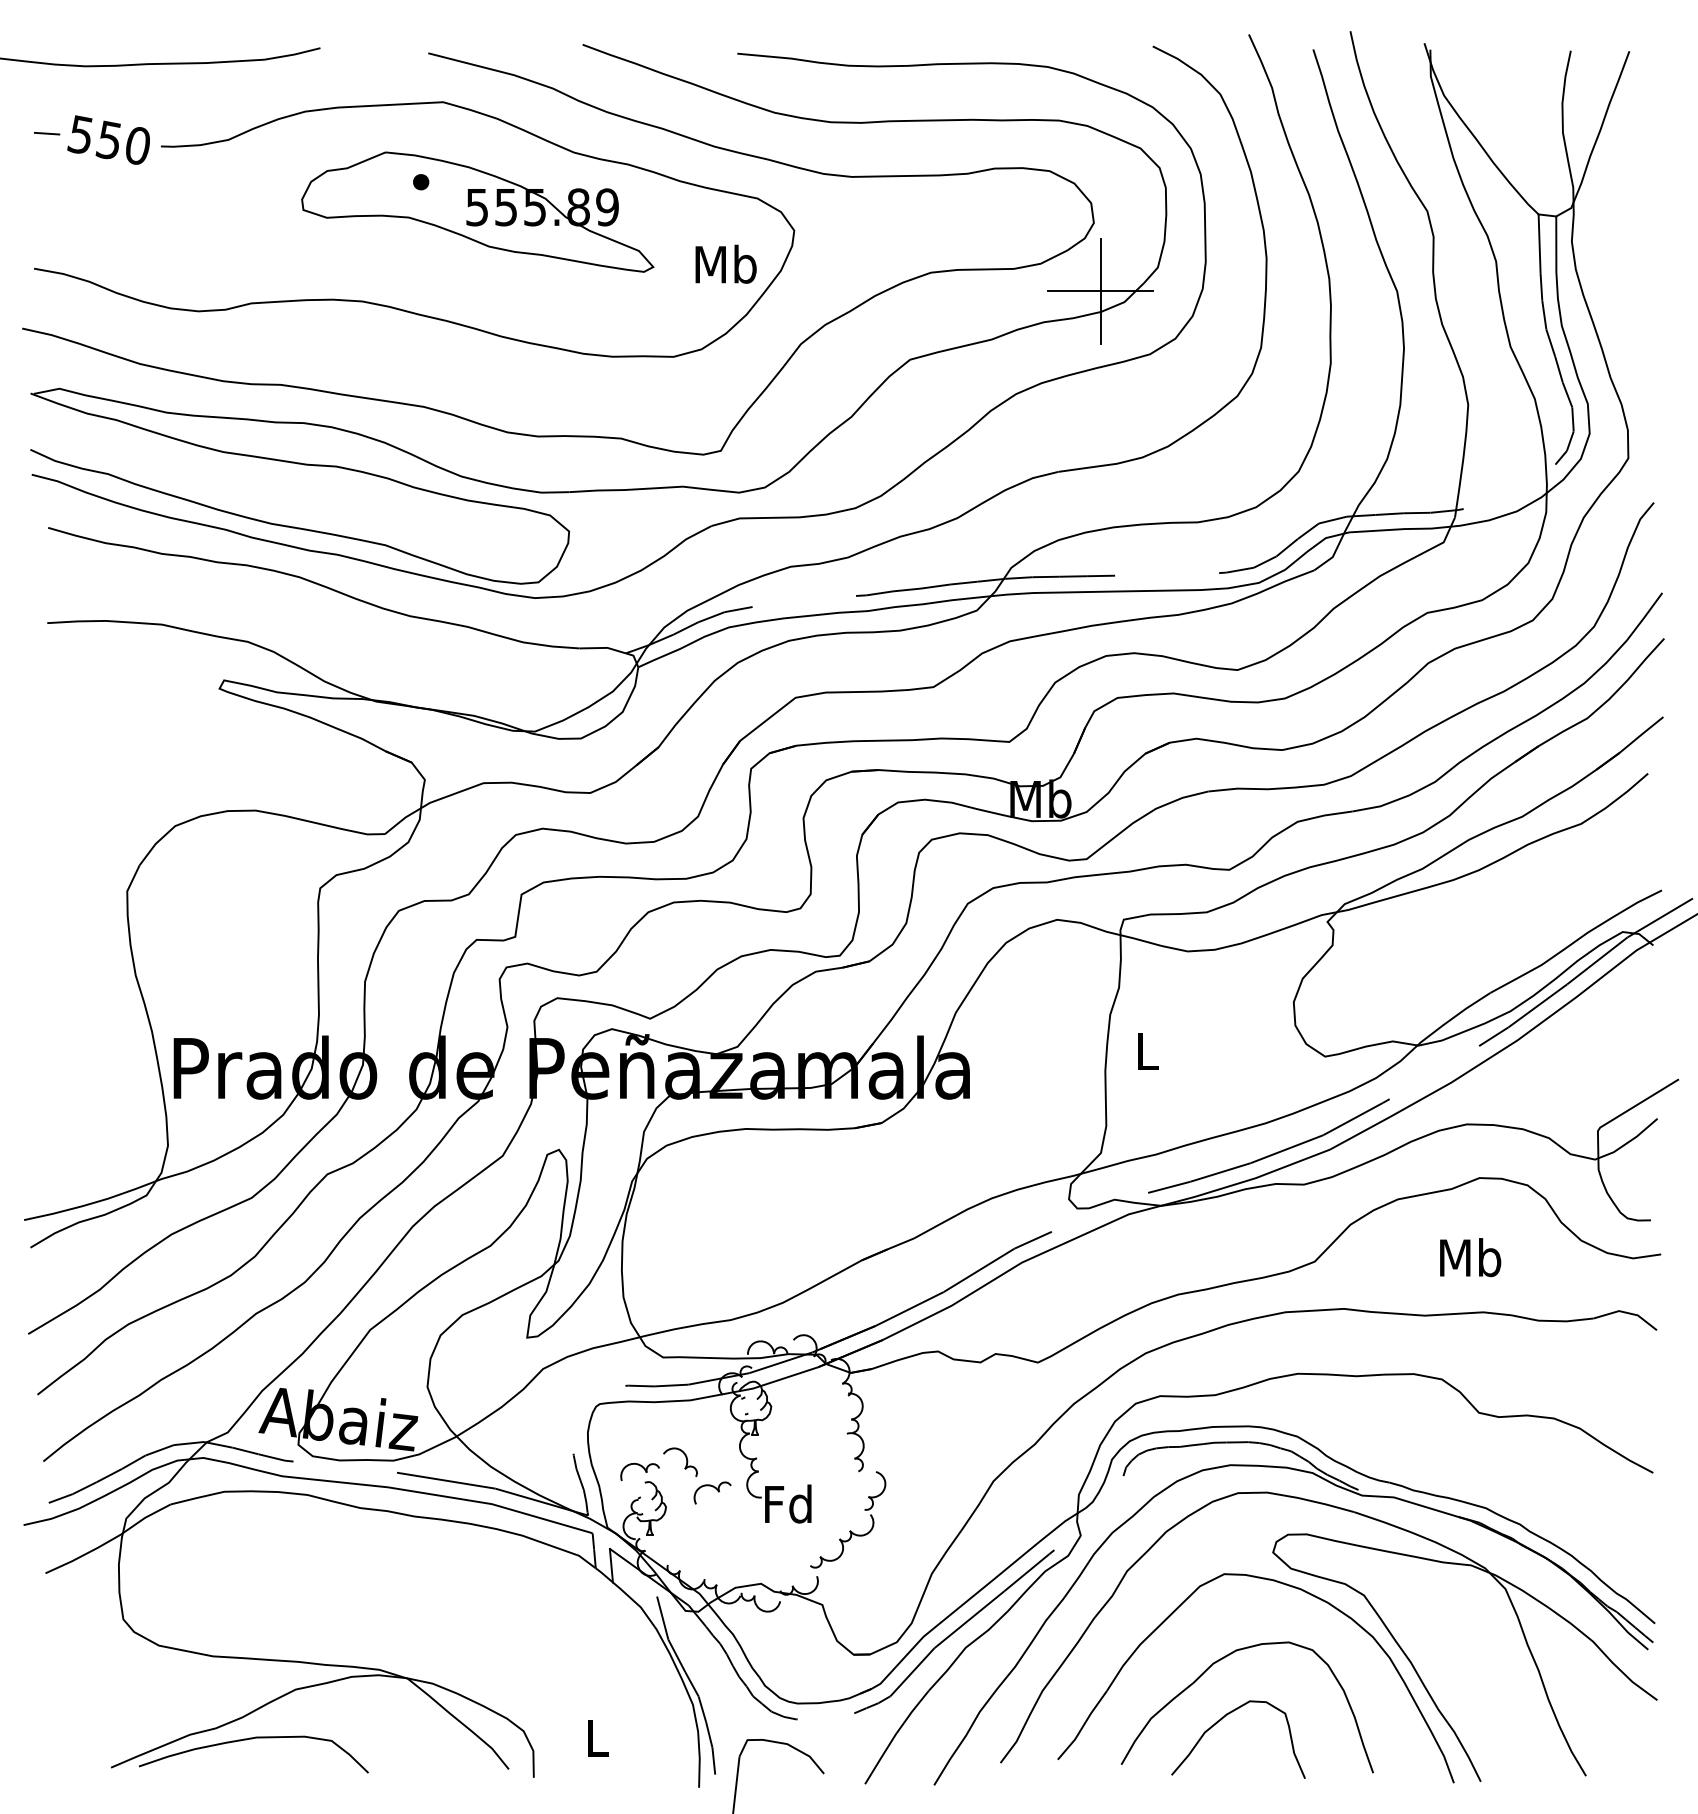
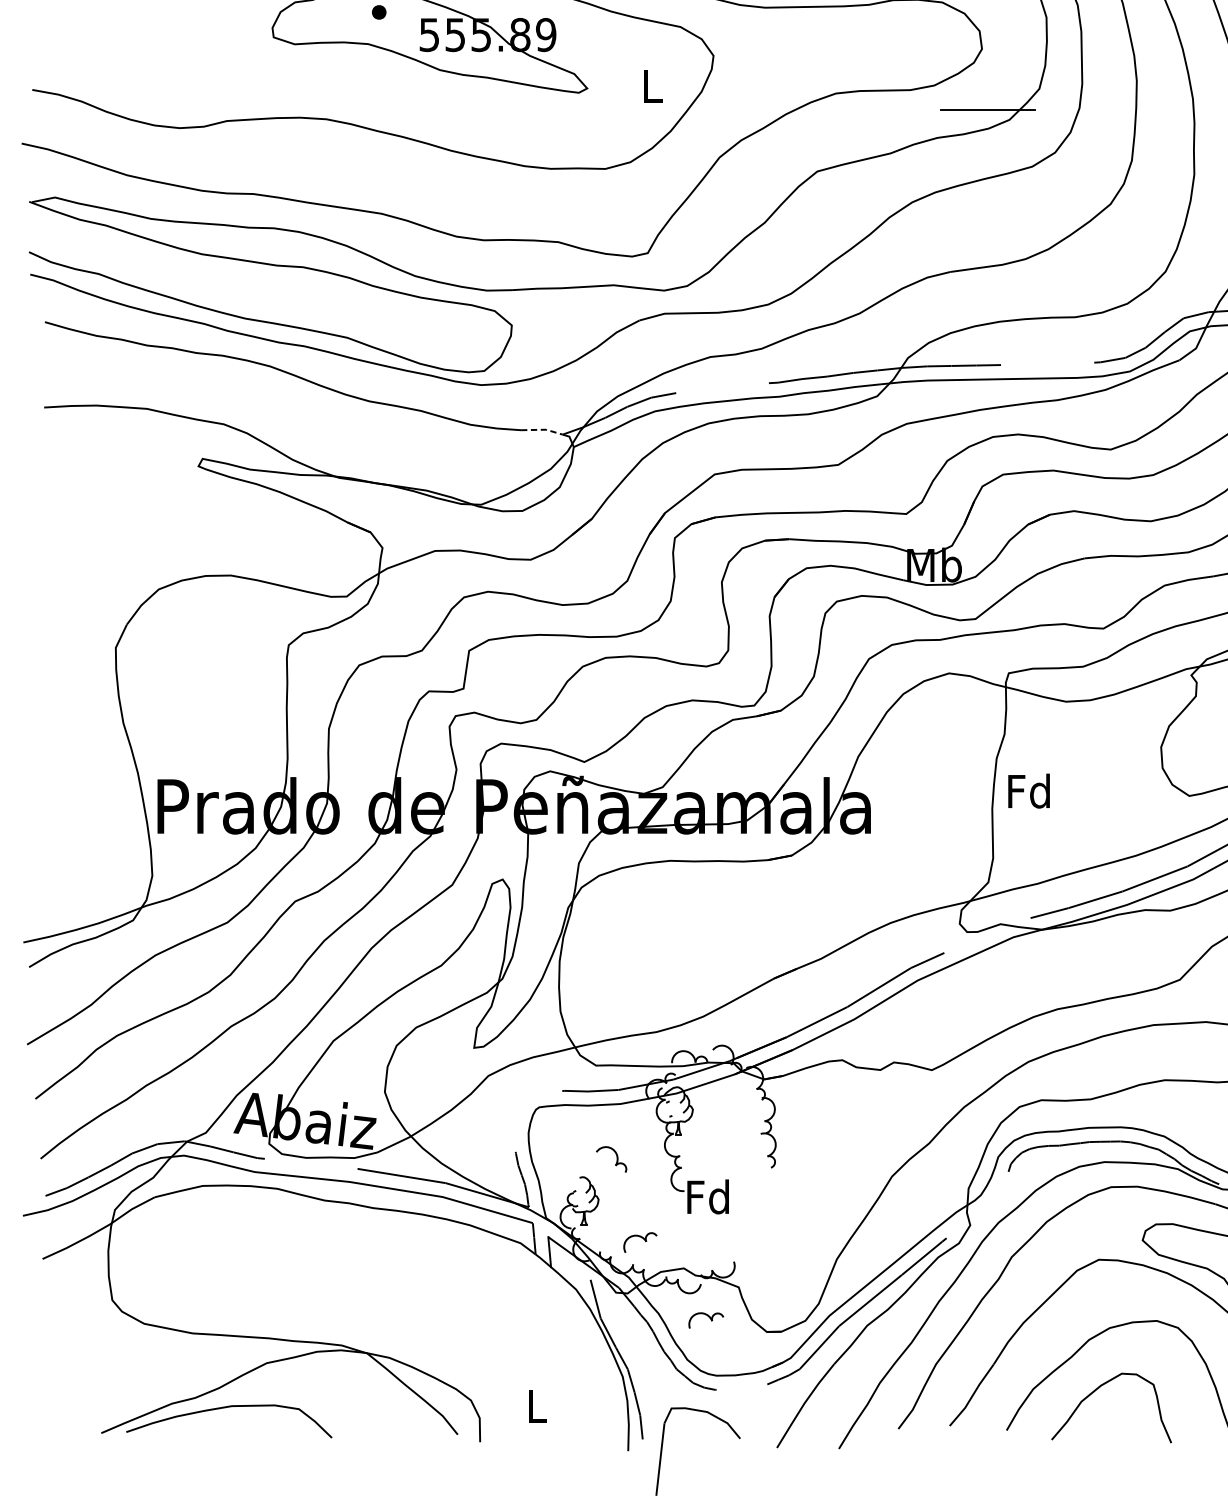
text: (725, 263) -> (651, 85), Mb -> L
line: (1100, 290) -> (987, 109), removed
line: (603, 647) -> (542, 429), solid -> dashed
text: (1146, 1050) -> (1029, 790), L -> Fd
part: (639, 1471) -> (705, 1320), moved
part: (712, 1492) -> (640, 1242), moved
part: (850, 1530) -> (763, 1220), removed

